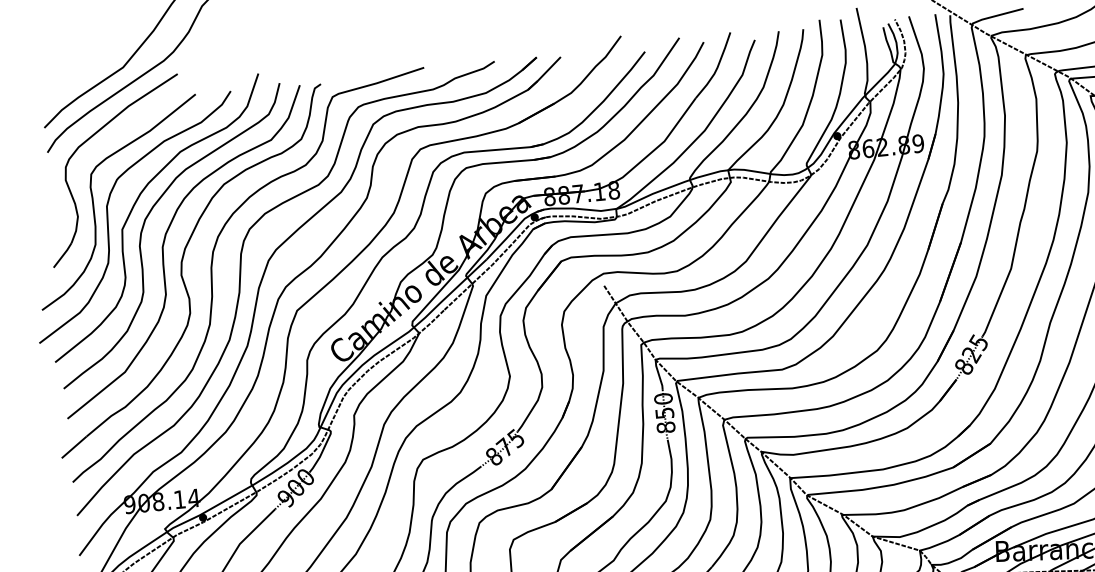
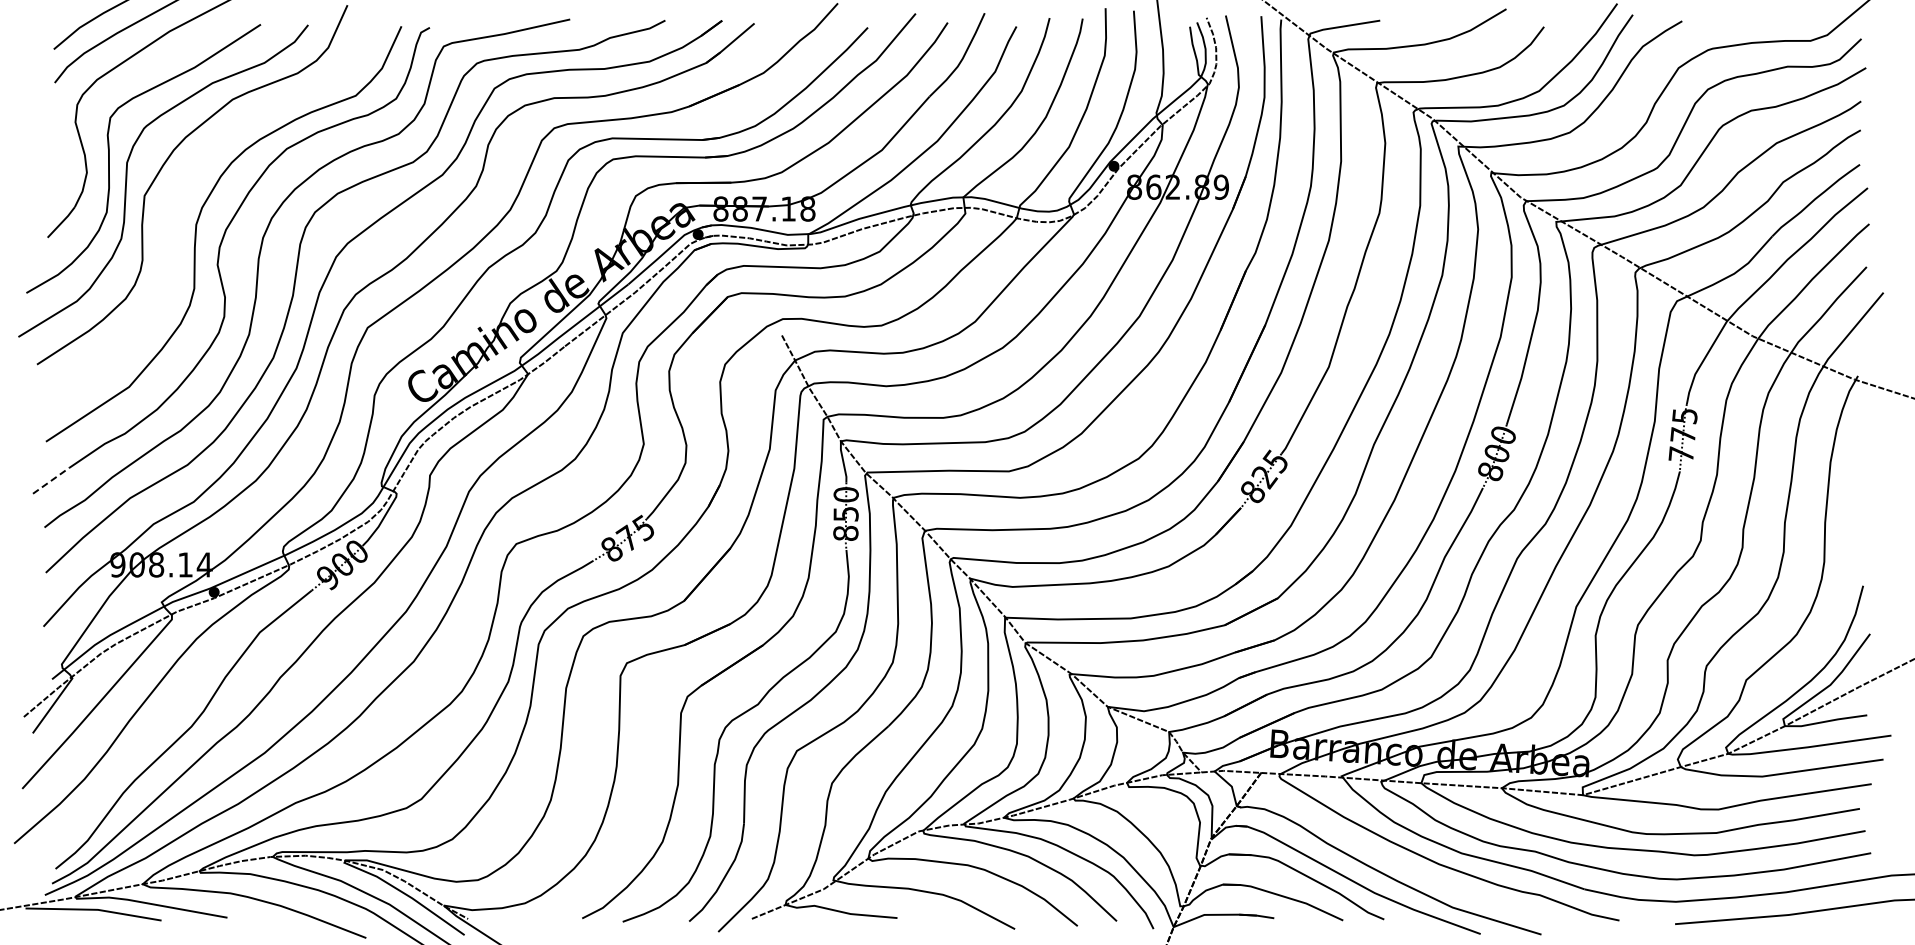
curve: (143, 229) -> (172, 198), removed
line: (74, 447) -> (51, 480), solid -> dashed

